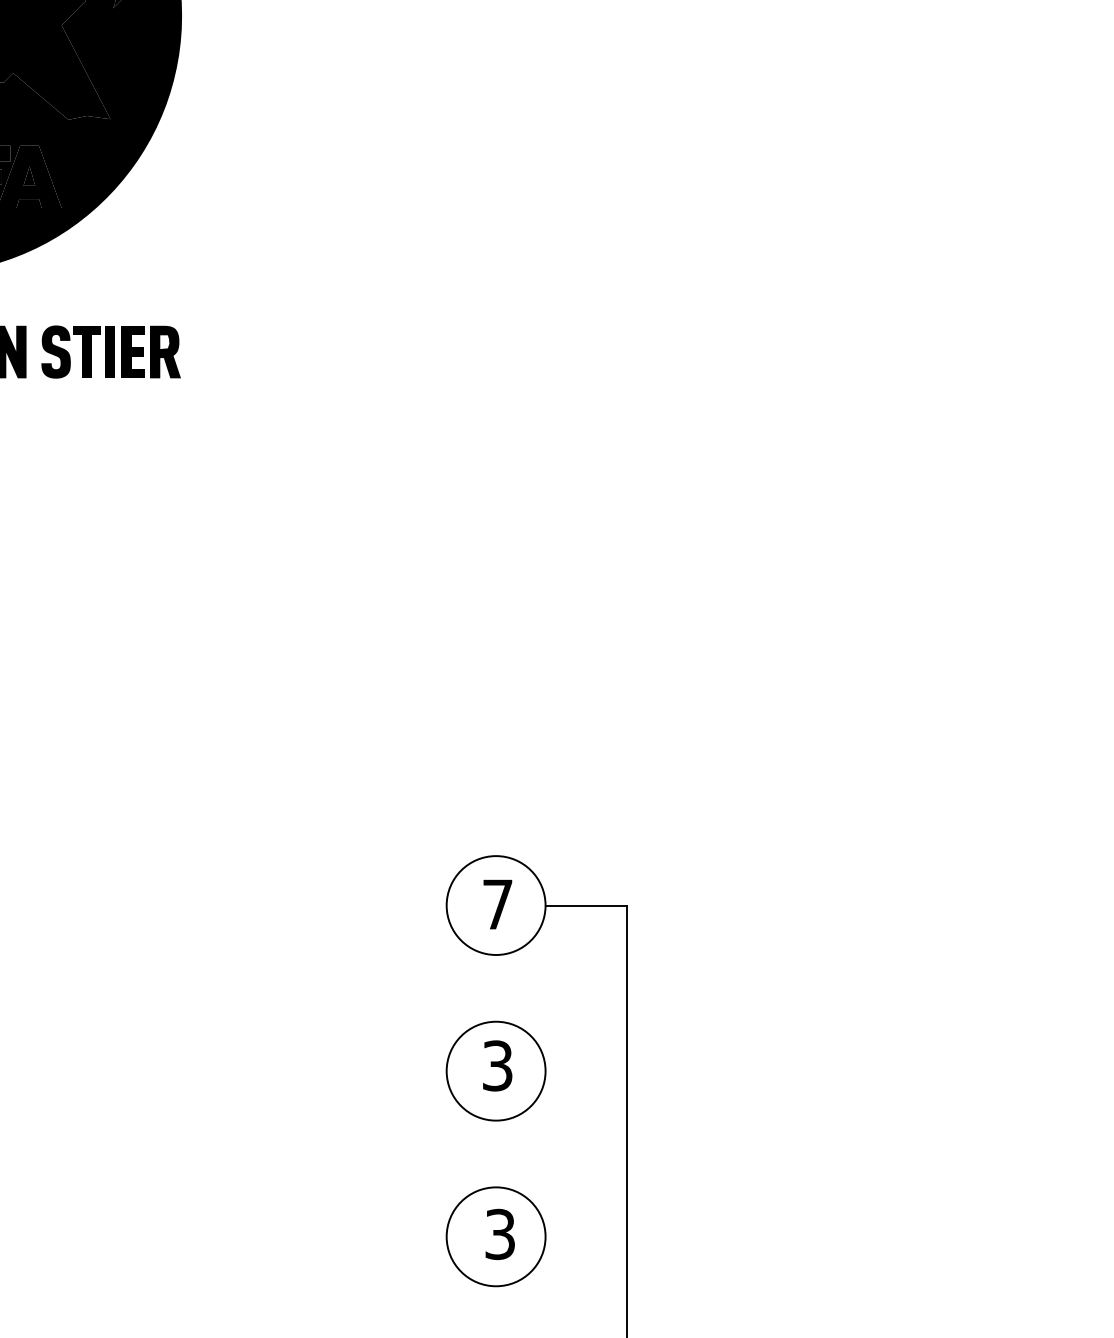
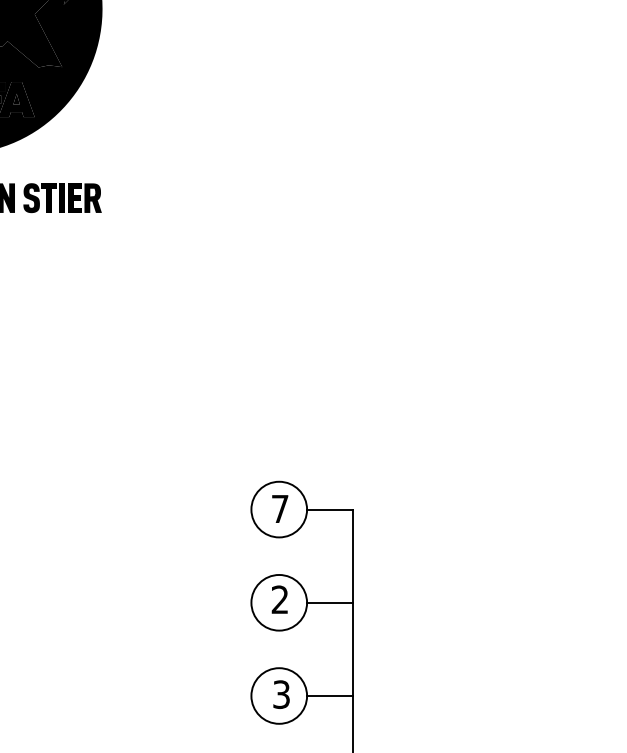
text: (496, 1065) -> (279, 599), 3 -> 2
line: (585, 1070) -> (329, 602), added
line: (585, 1237) -> (329, 696), added

